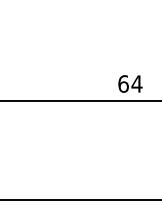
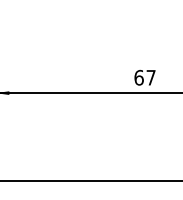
text: (137, 83) -> (151, 77), 64 -> 67

